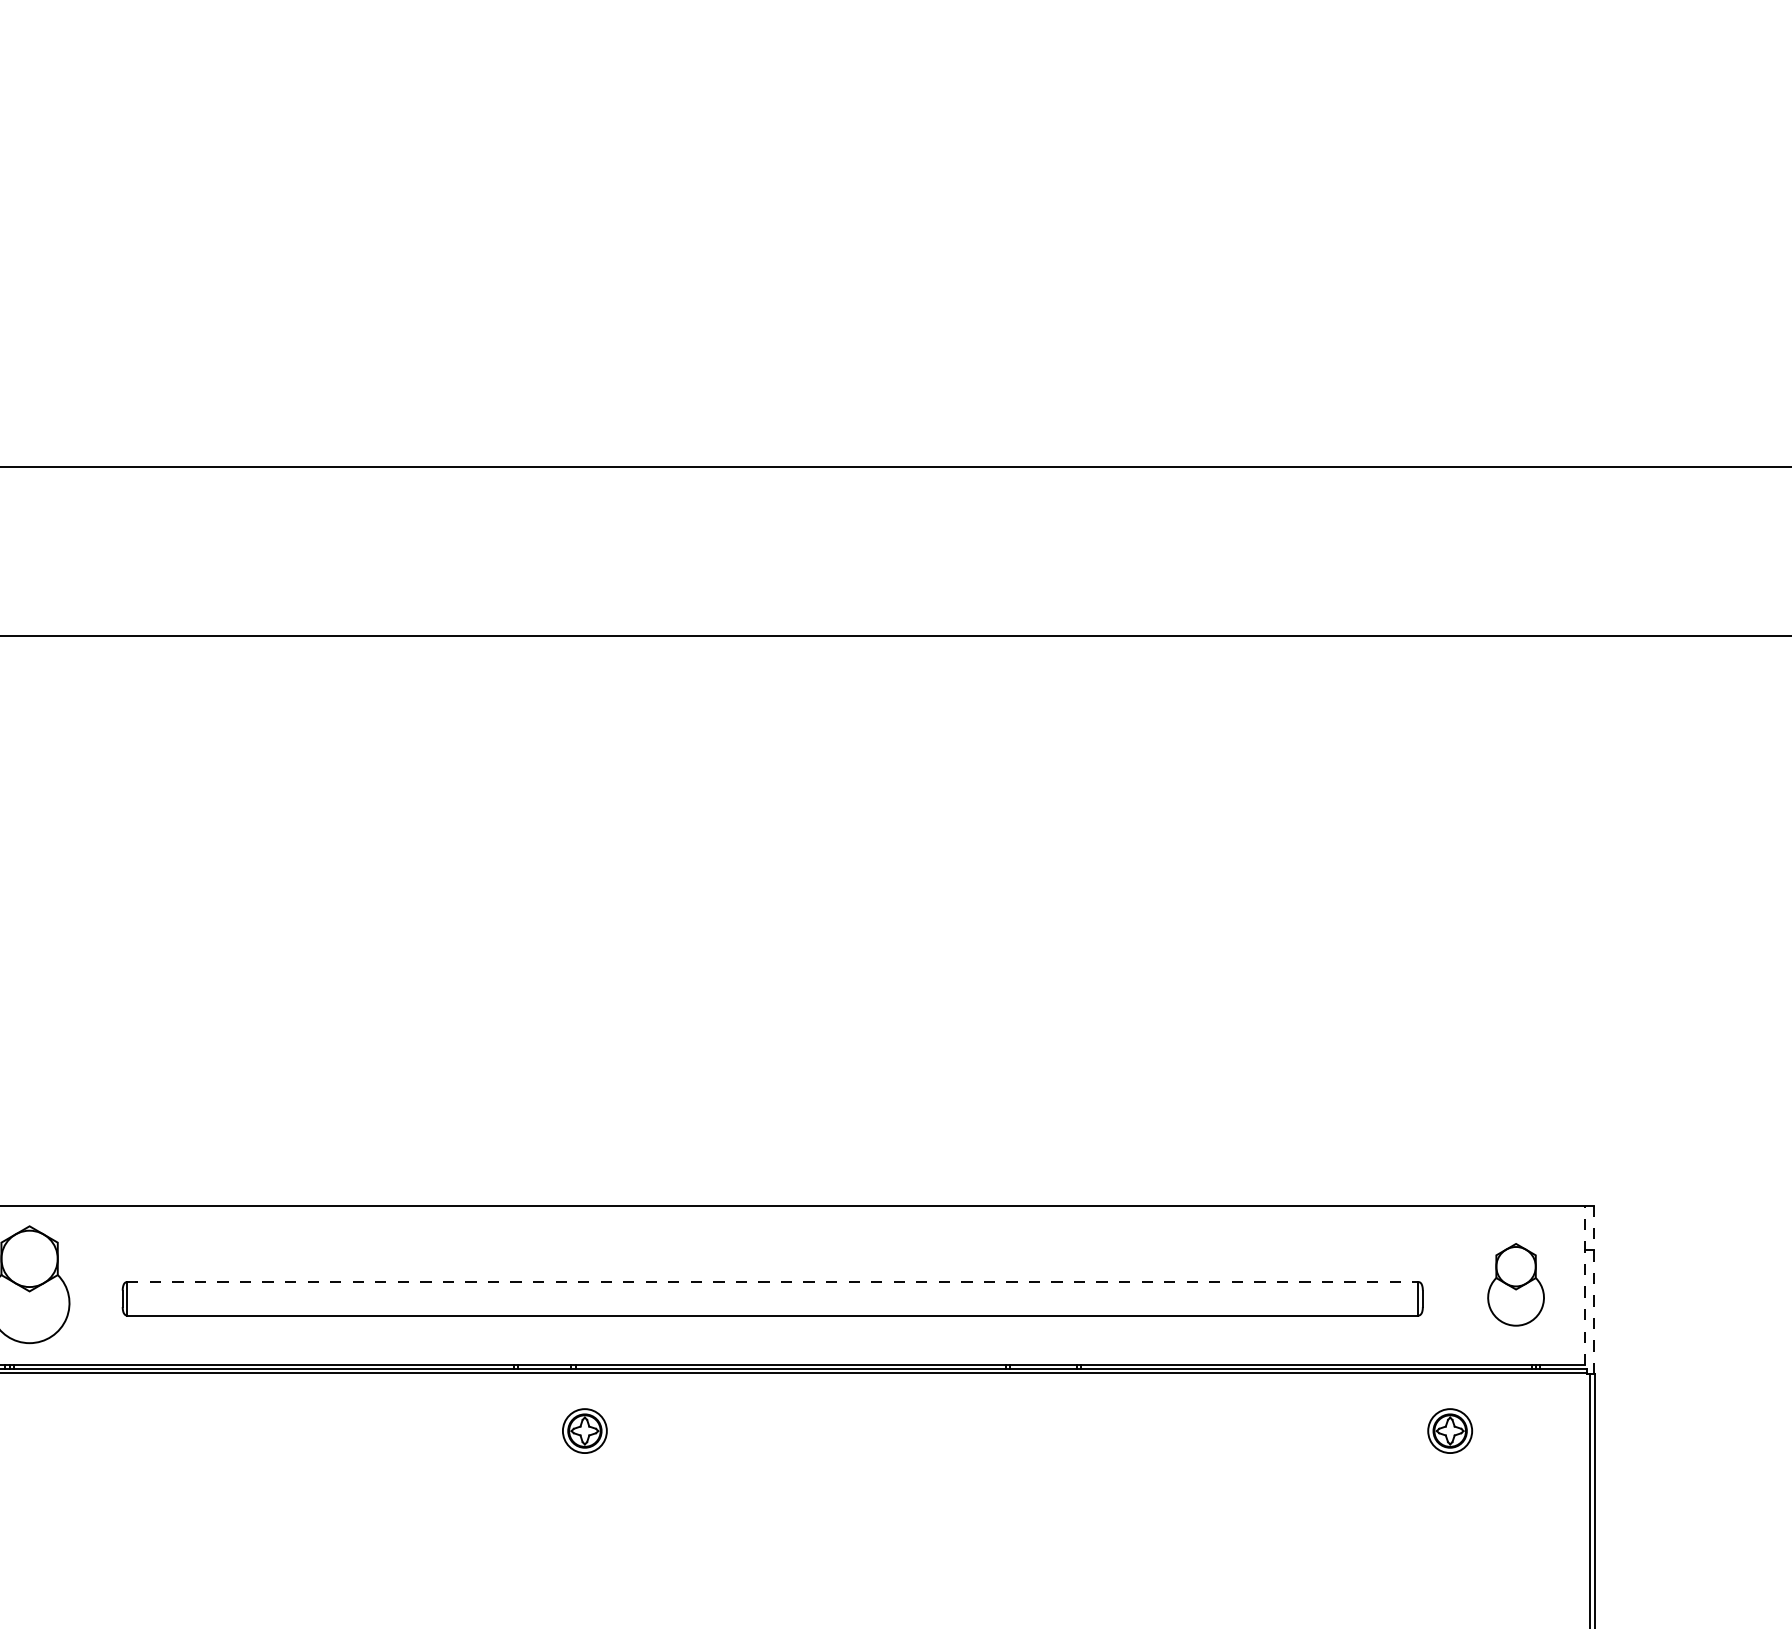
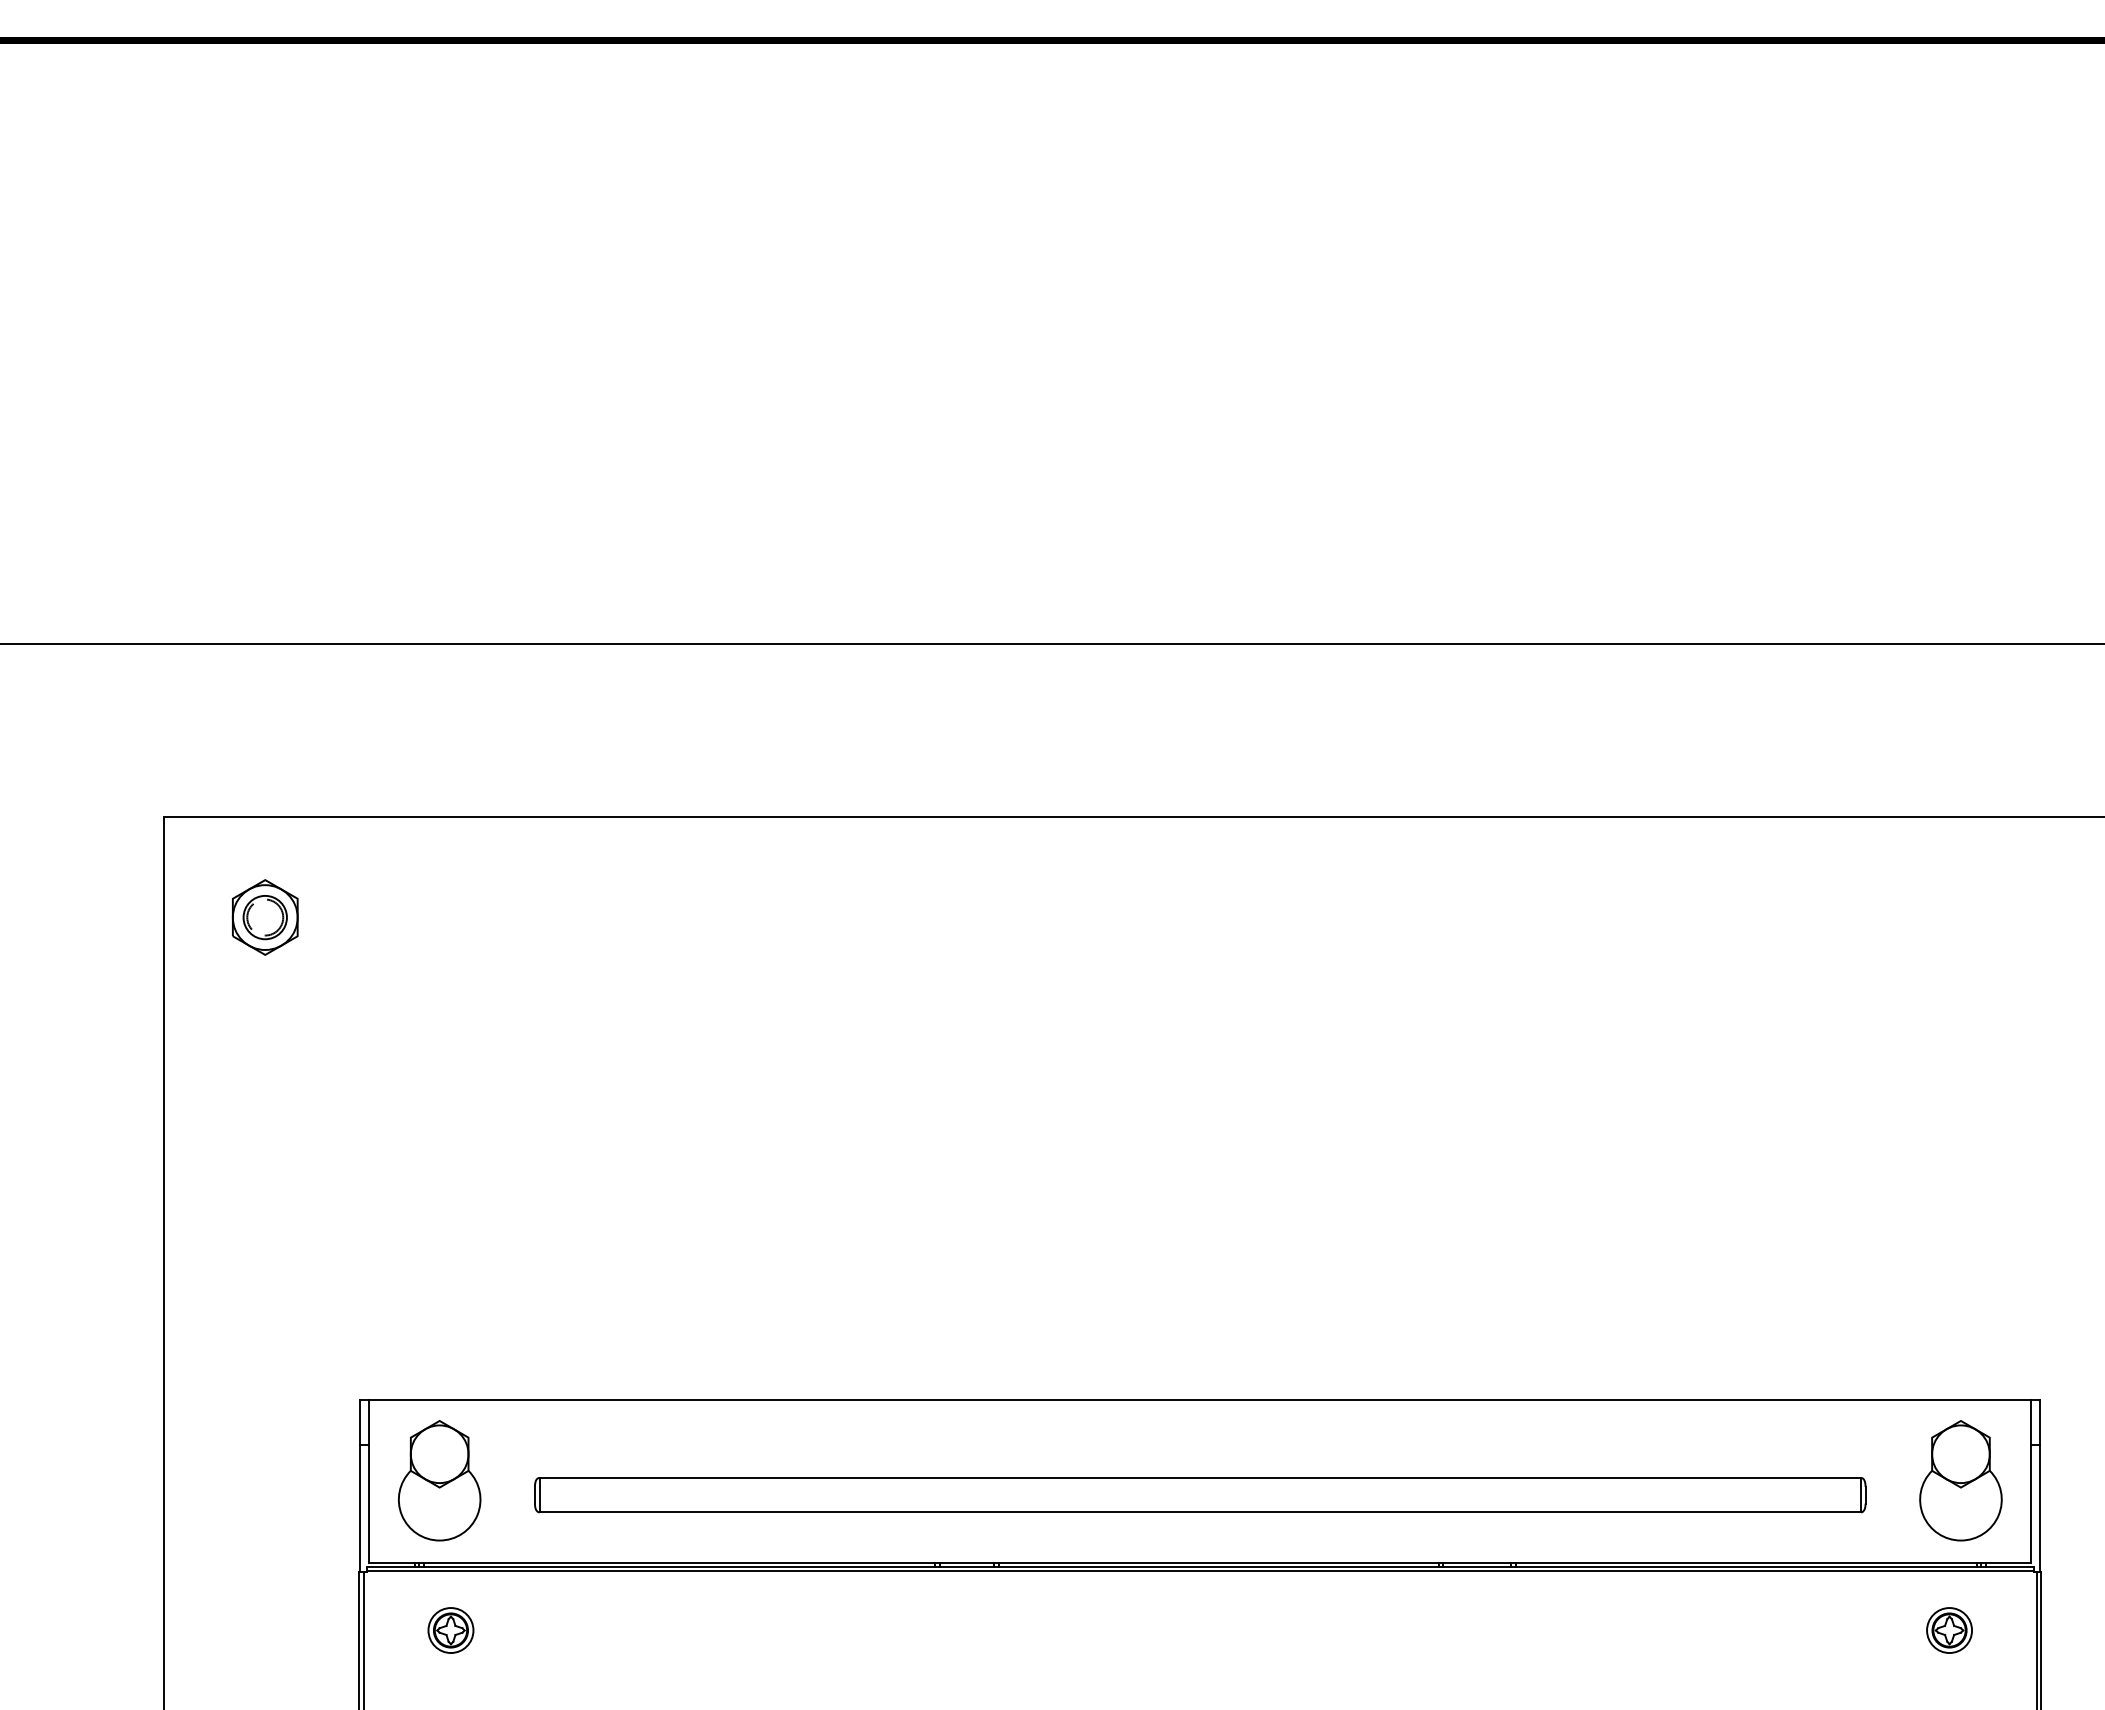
line: (773, 1281) -> (1200, 1477), dashed -> solid
part: (1515, 1284) -> (1960, 1480), size x1.43
line: (1584, 1285) -> (2031, 1481), dashed -> solid
line: (1593, 1289) -> (2040, 1485), dashed -> solid
part: (584, 1431) -> (450, 1630), moved
part: (1450, 1431) -> (1949, 1630), moved

